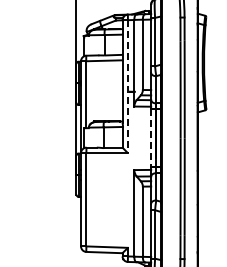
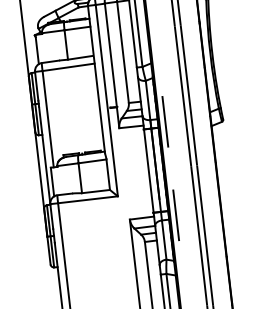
line: (127, 87) -> (106, 101), dashed -> solid
line: (166, 105) -> (165, 121), added
line: (151, 138) -> (149, 171), dashed -> solid
line: (166, 170) -> (176, 214), added

